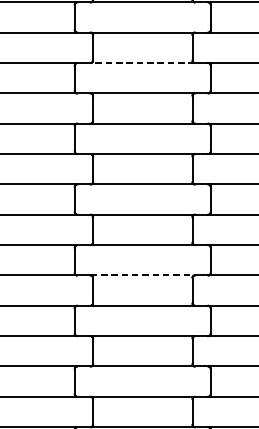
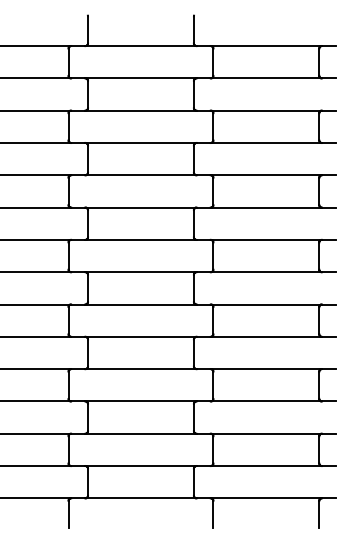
line: (142, 62) -> (140, 110), dashed -> solid
line: (142, 275) -> (140, 336), dashed -> solid

